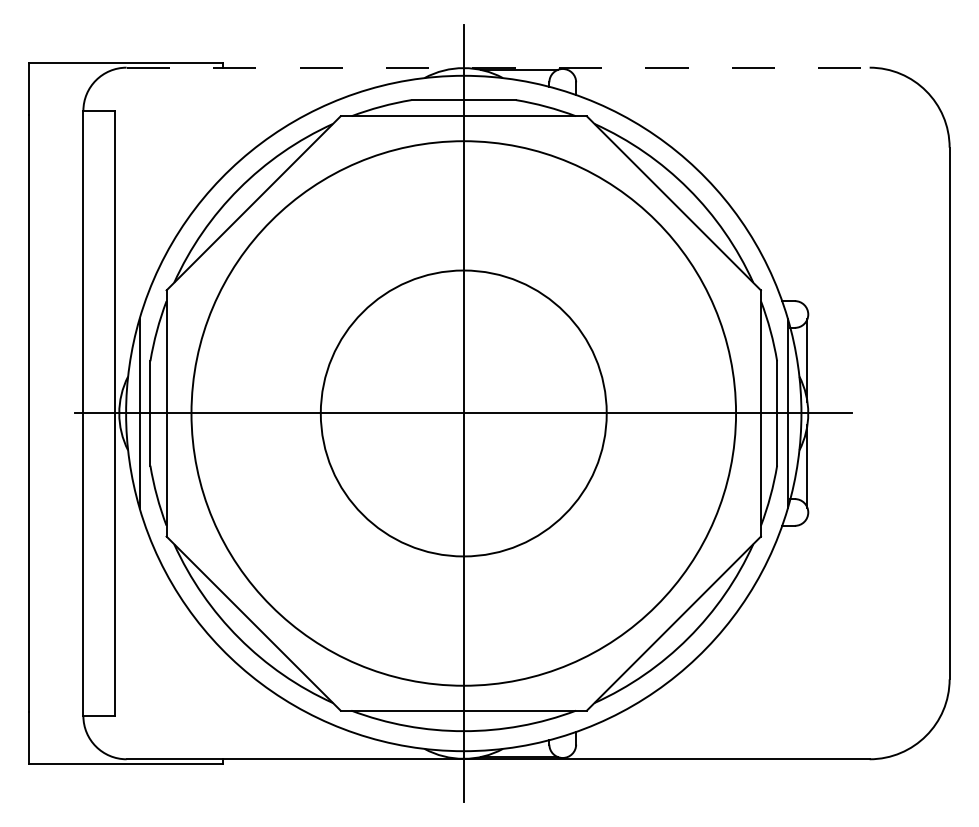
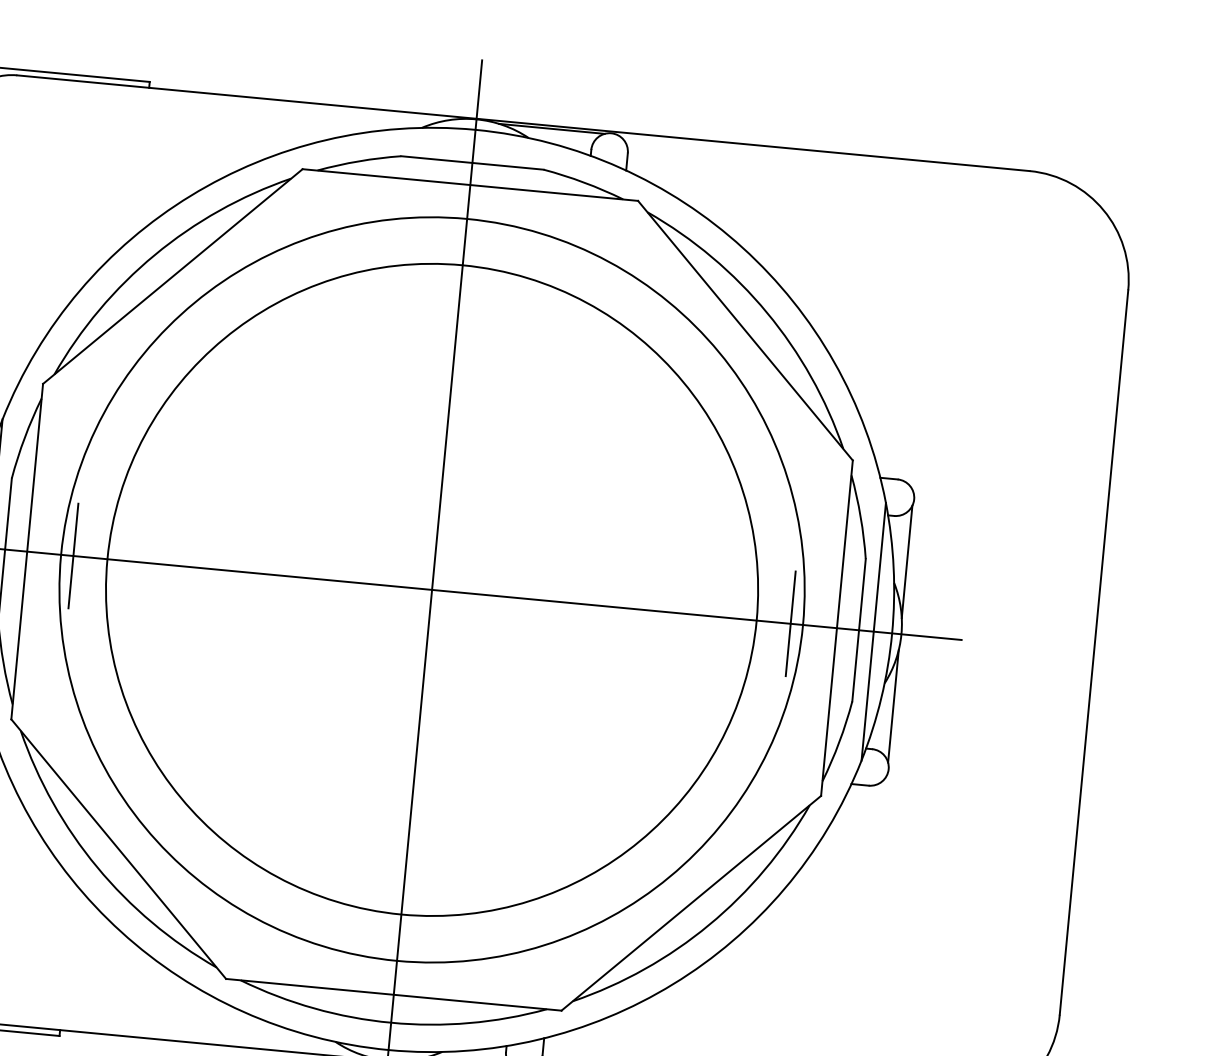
line: (498, 67) -> (523, 123), dashed -> solid
line: (200, 413) -> (73, 556), added
circle: (463, 413) -> (431, 589), size x1.67
line: (727, 413) -> (791, 623), added

